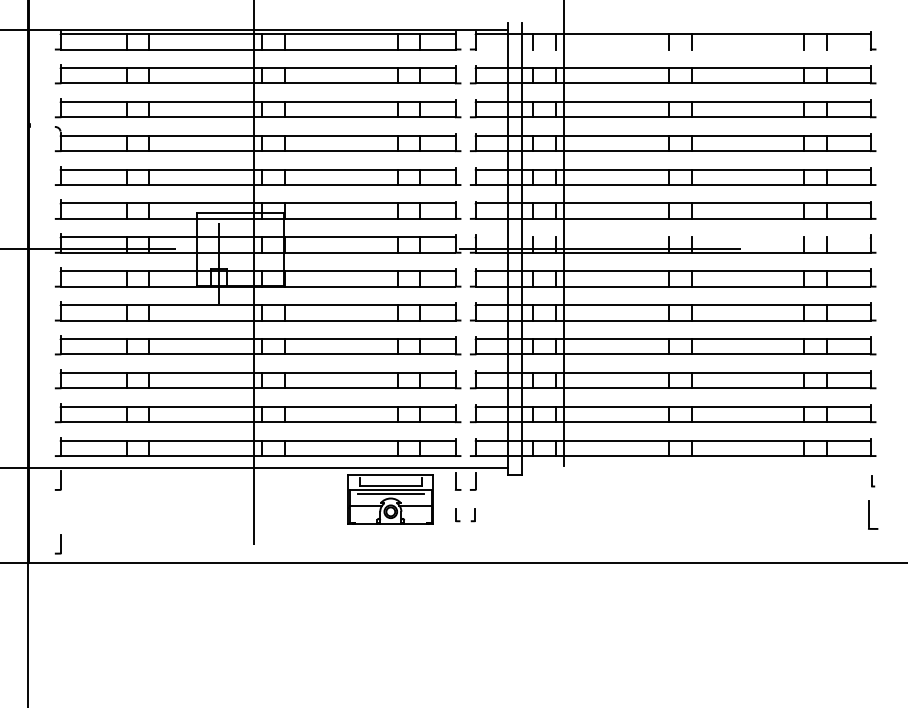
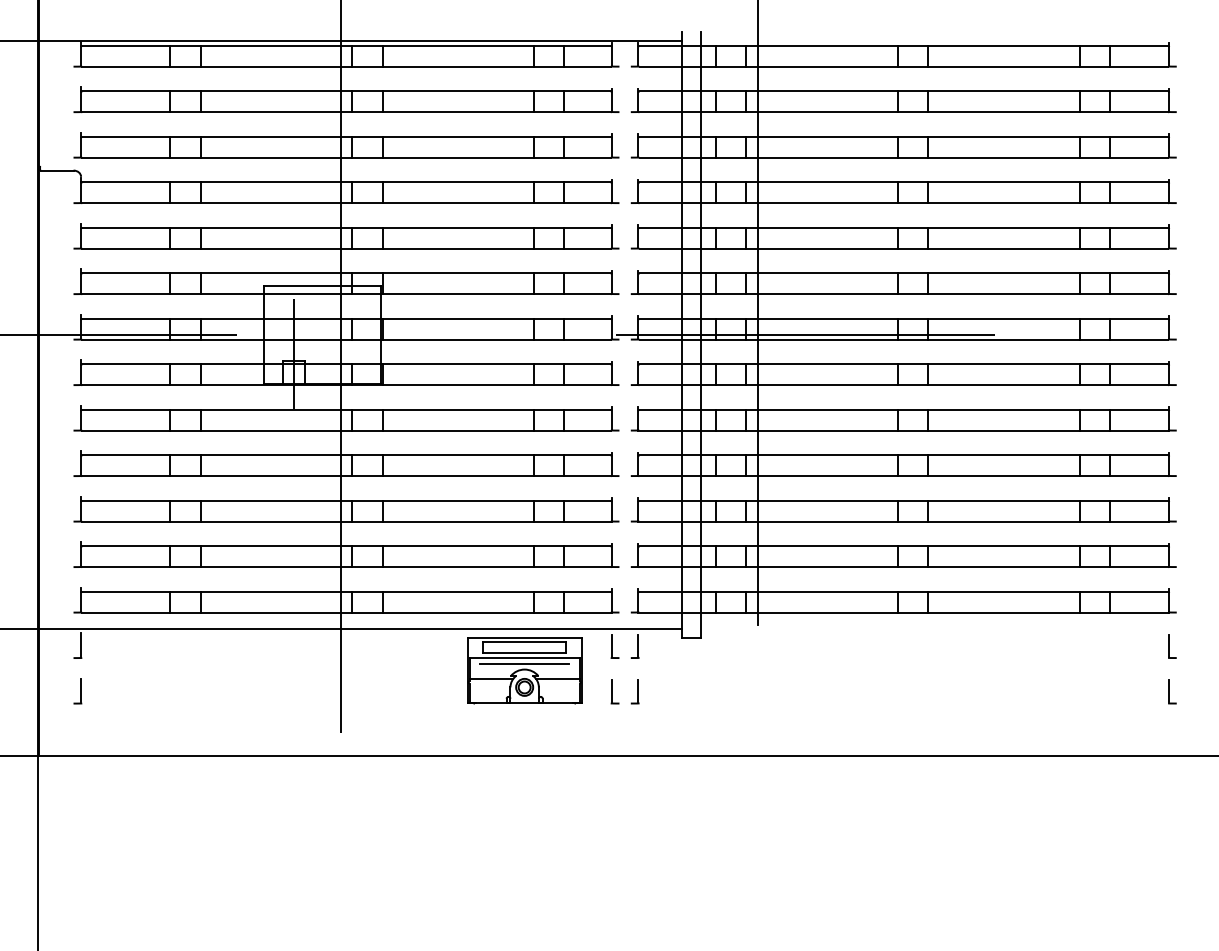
line: (672, 49) -> (903, 66), added
line: (42, 126) -> (57, 170), added
line: (672, 237) -> (903, 318), added
line: (390, 477) -> (524, 641), added
part: (873, 481) -> (1172, 646), size x1.67
part: (457, 514) -> (614, 691), size x1.43
part: (472, 514) -> (634, 691), size x1.43
part: (873, 514) -> (1172, 691), size x0.62
part: (57, 544) -> (77, 691), moved

